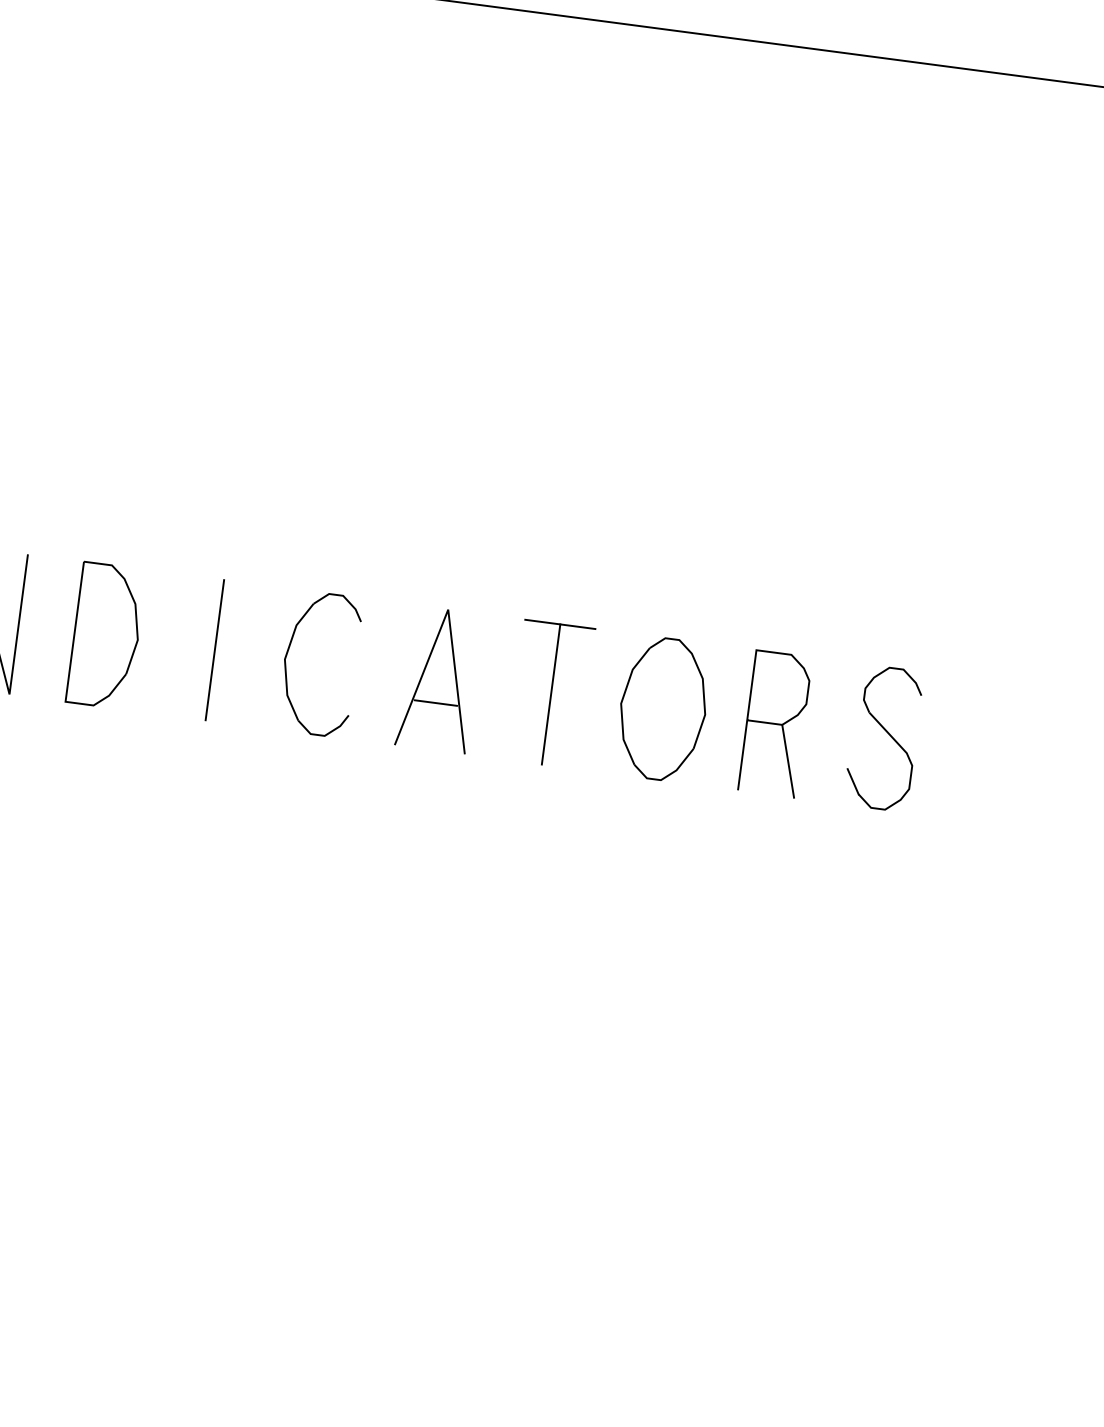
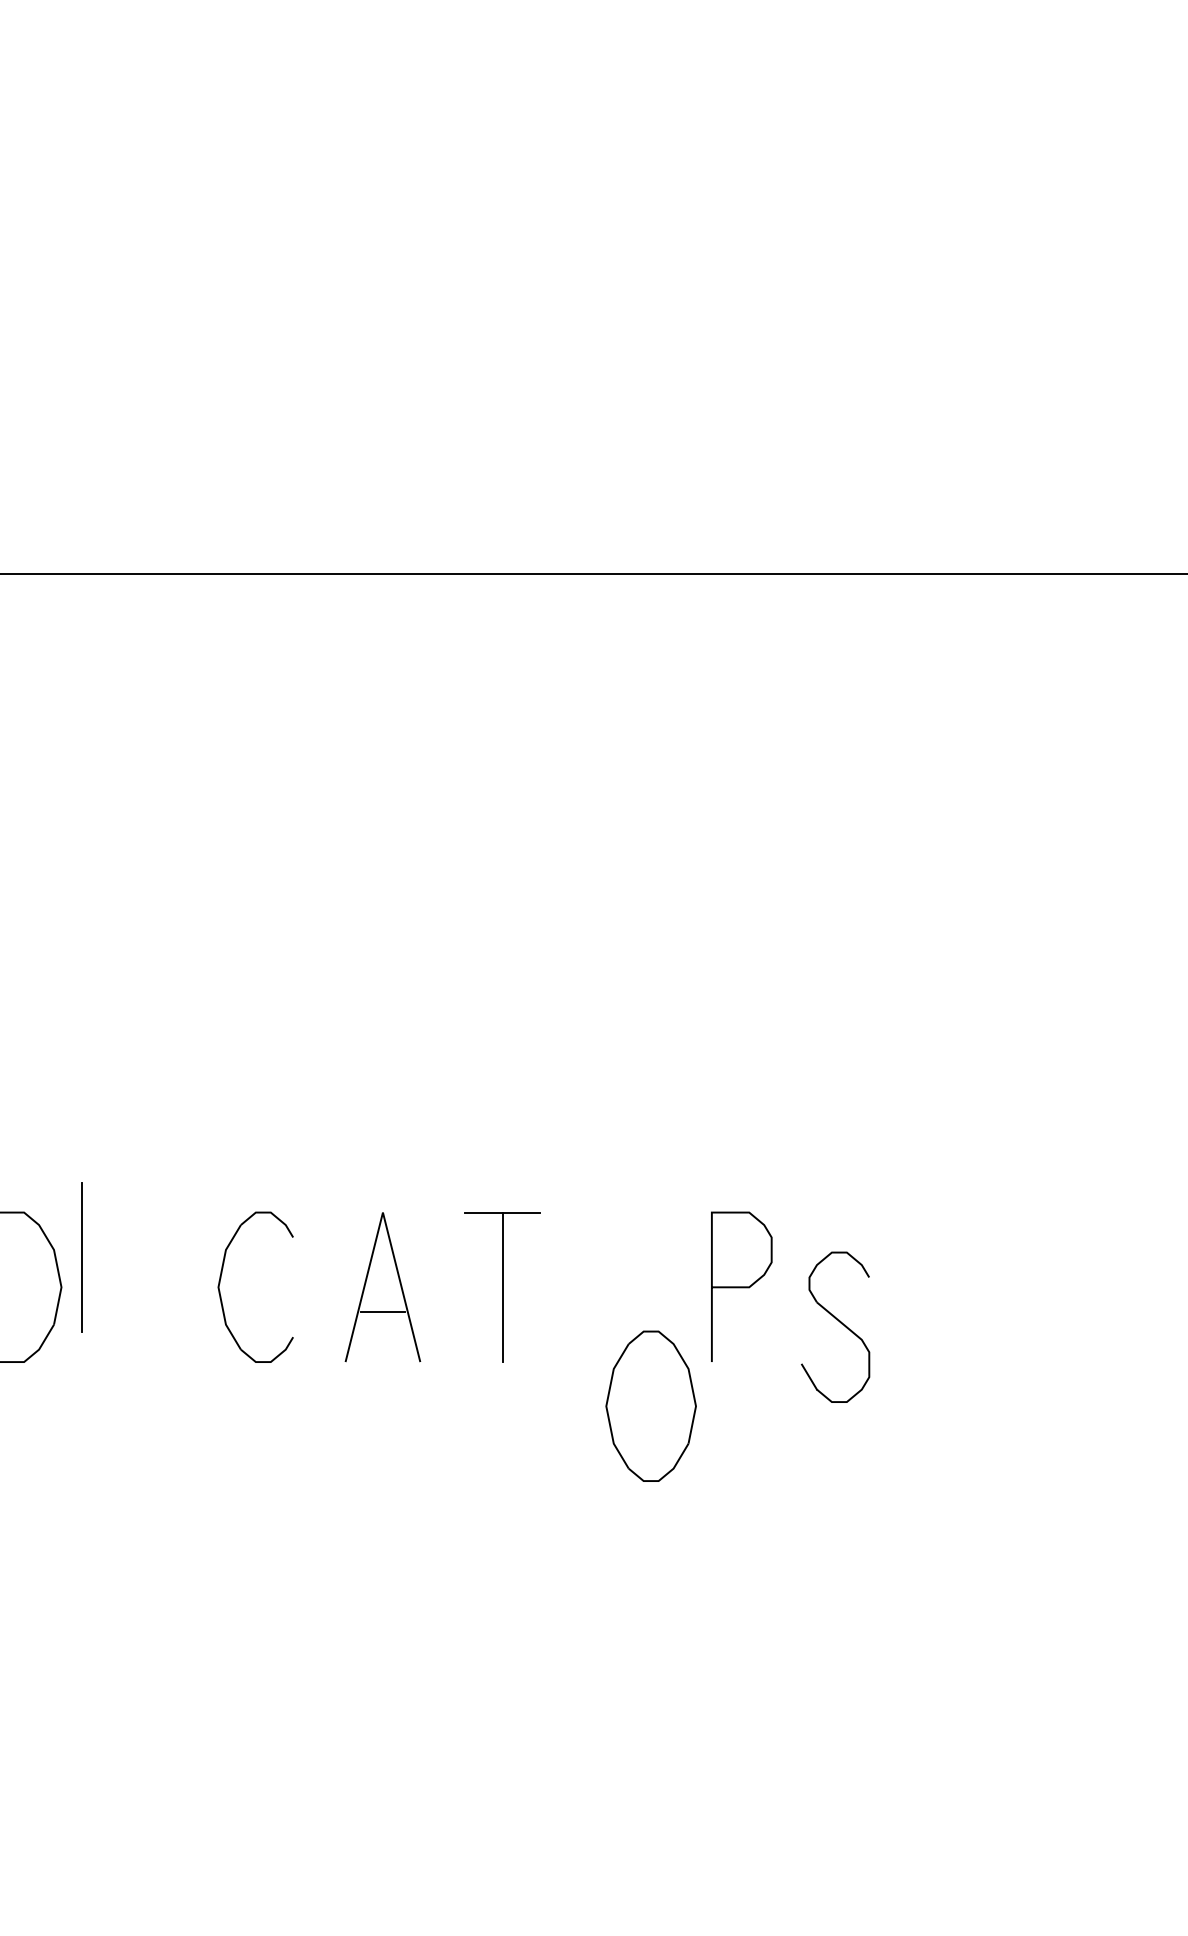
line: (214, 650) -> (81, 1257), moved
part: (662, 708) -> (650, 1405), moved
part: (883, 737) -> (835, 1326), moved
line: (788, 761) -> (760, 1324), removed

